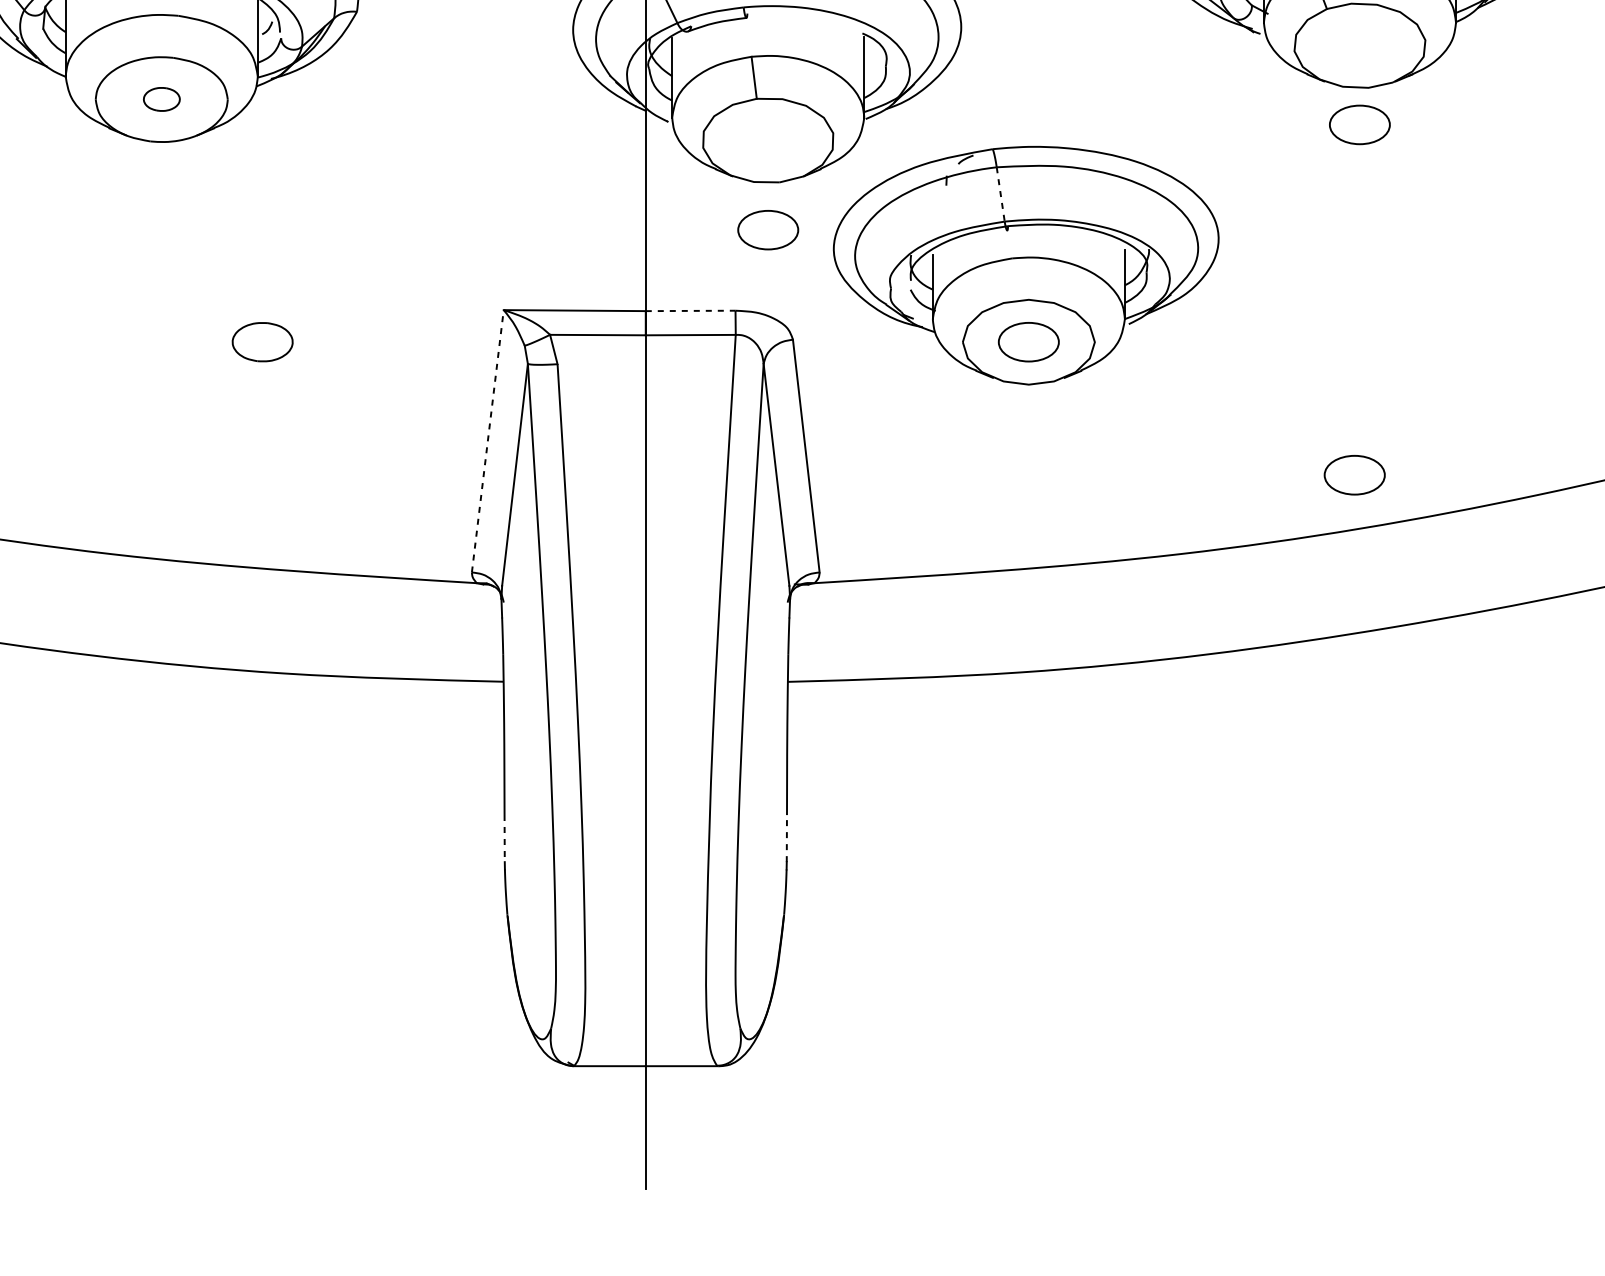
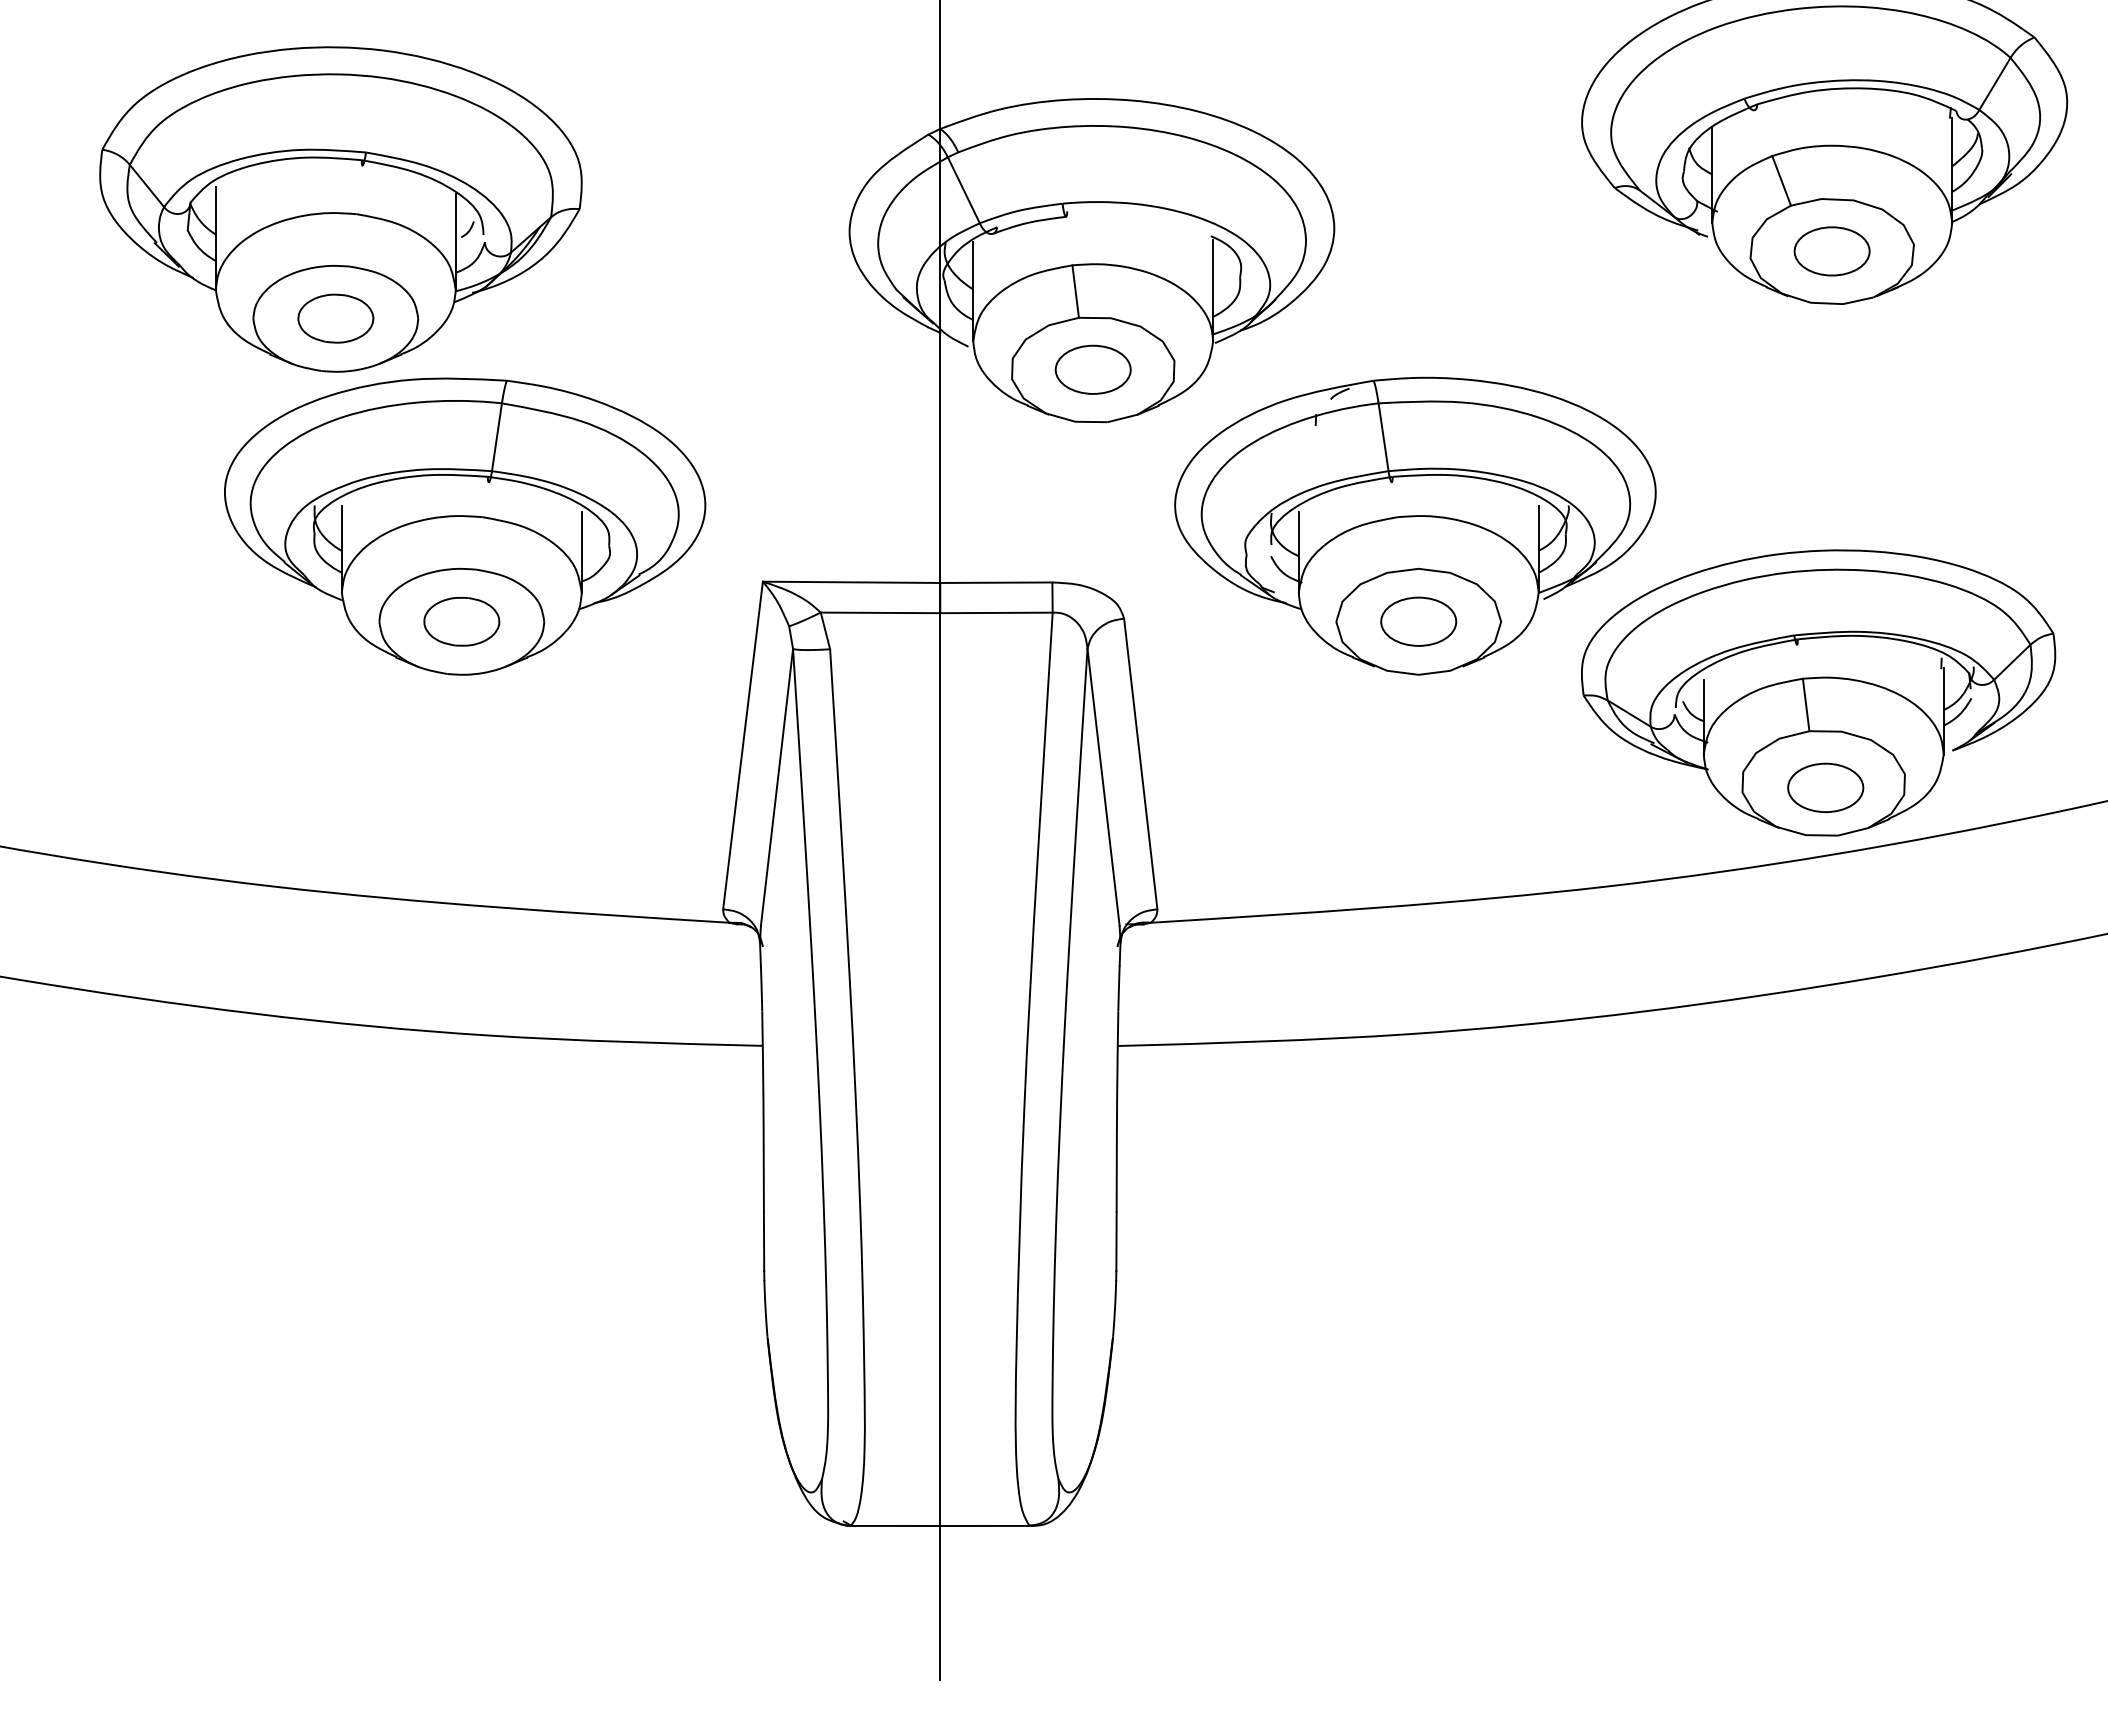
part: (161, 99) -> (335, 318), size x1.67
part: (1359, 124) -> (1831, 251), moved
line: (1000, 194) -> (1383, 437), dashed -> solid
part: (767, 229) -> (1092, 369), moved
part: (265, 265) -> (465, 526), added
line: (690, 310) -> (996, 582), dashed -> solid
part: (1348, 398) -> (1818, 692), added
line: (488, 441) -> (743, 745), dashed -> solid
line: (786, 838) -> (1116, 1241), dashed -> solid
line: (505, 839) -> (764, 1242), dashed -> solid

